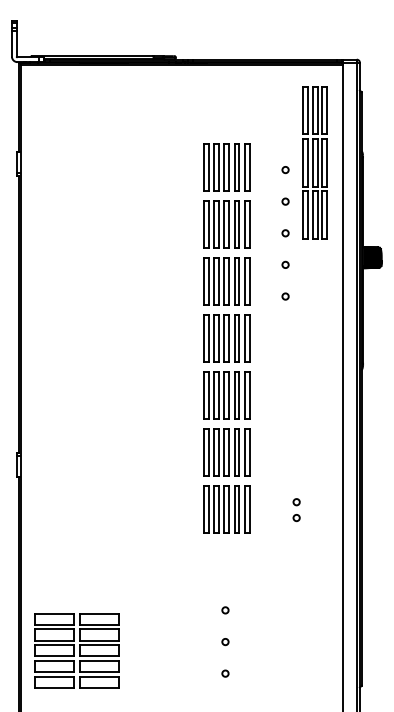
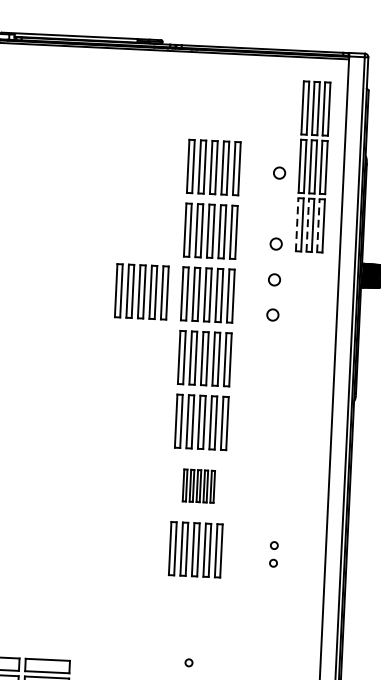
circle: (285, 170) -> (279, 173), size x1.6
circle: (285, 201) -> (277, 208), removed
line: (303, 215) -> (297, 225), solid -> dashed
line: (312, 215) -> (307, 225), solid -> dashed
line: (322, 215) -> (318, 226), solid -> dashed
circle: (285, 233) -> (276, 244), size x1.6
circle: (285, 264) -> (274, 279), size x1.6
part: (167, 281) -> (141, 291), added
circle: (285, 296) -> (272, 314), size x1.6
part: (226, 452) -> (198, 486), size x0.6

